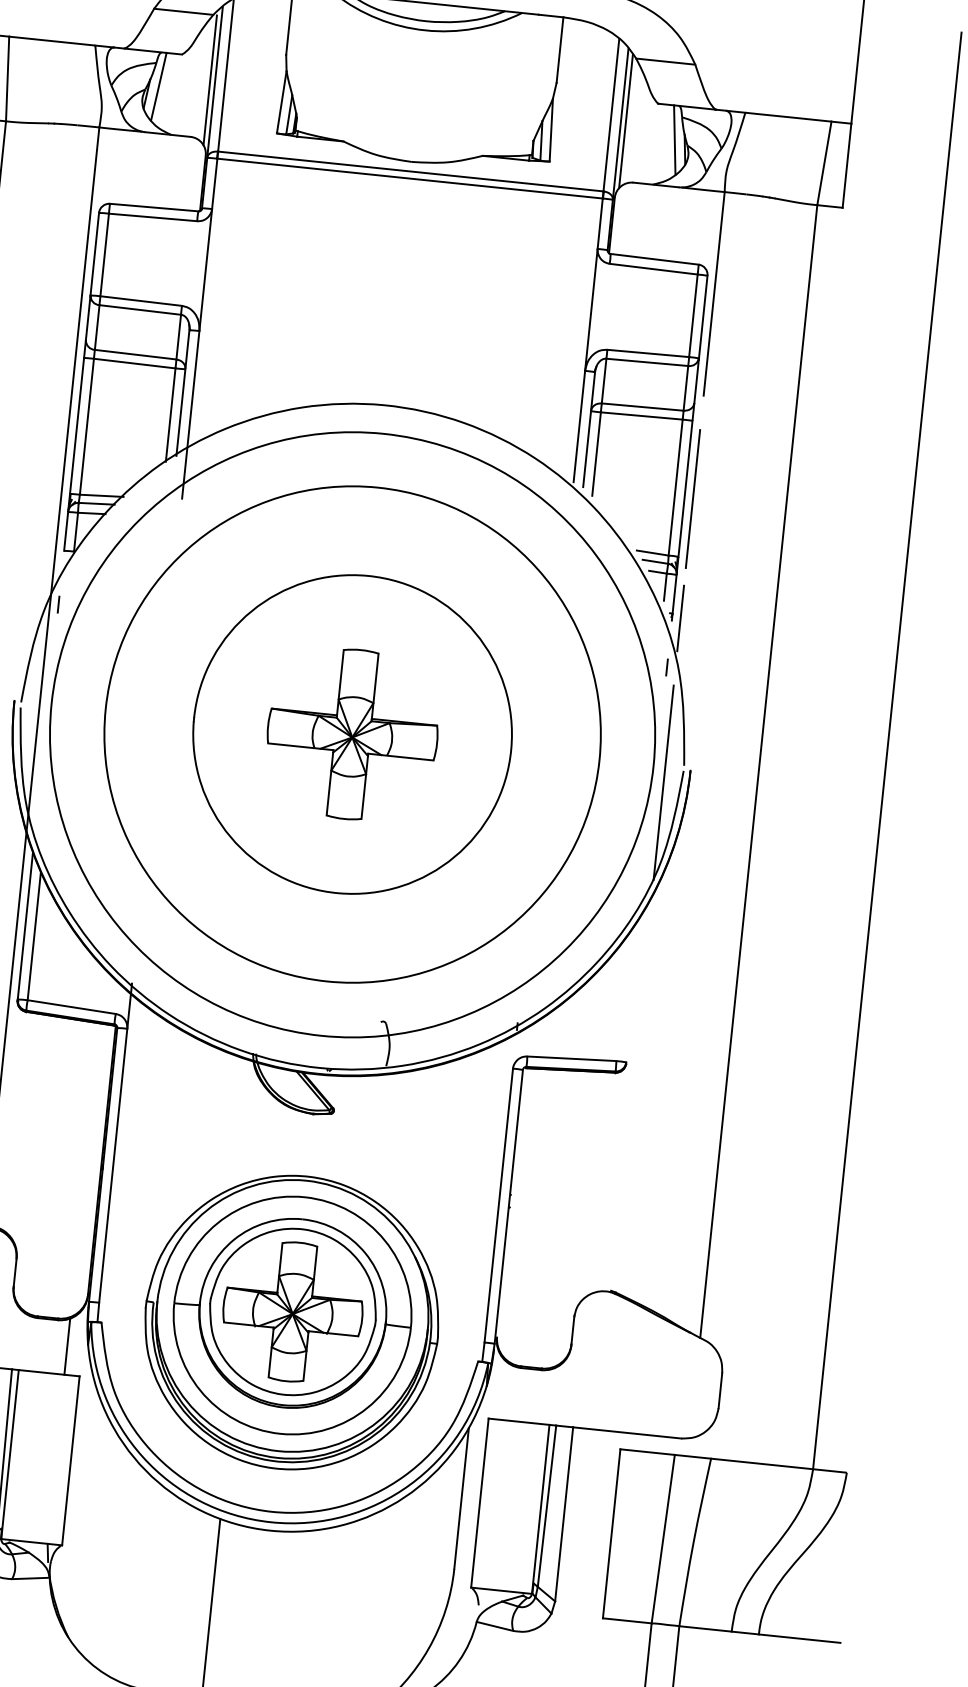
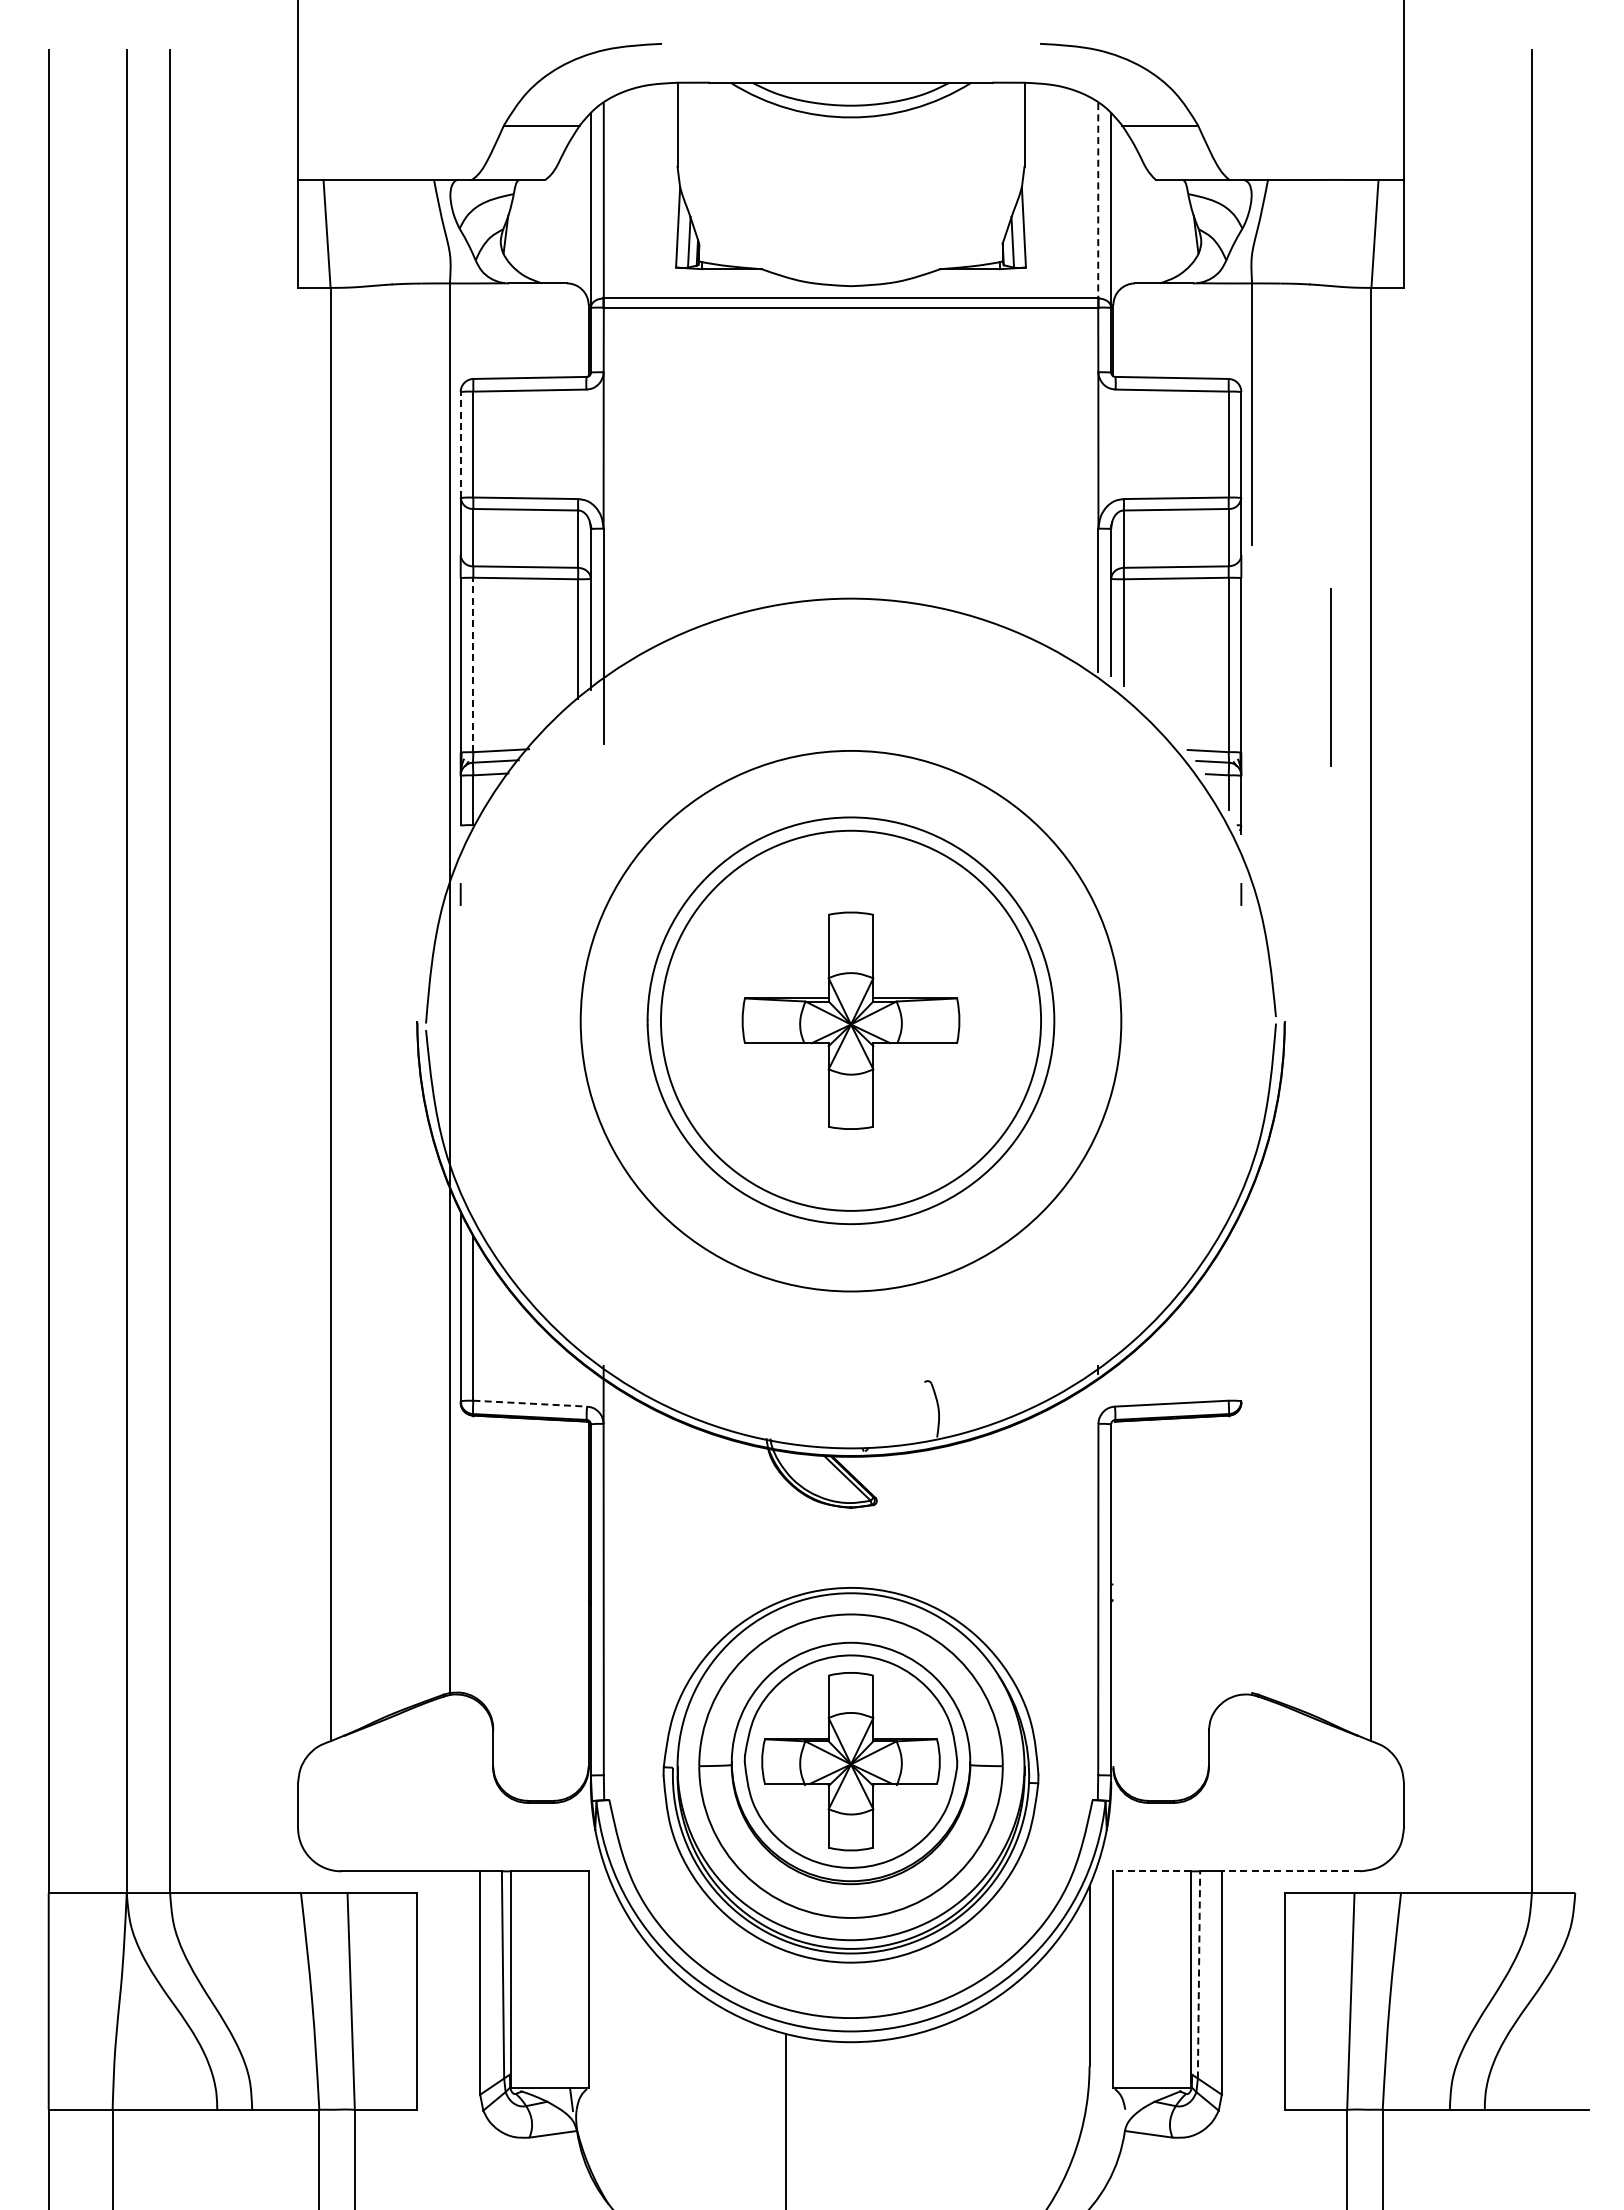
line: (210, 79) -> (584, 208), removed
line: (158, 86) -> (519, 223), removed
line: (611, 115) -> (1098, 200), solid -> dashed
line: (625, 121) -> (1117, 206), removed
line: (674, 139) -> (1181, 223), removed
line: (94, 253) -> (460, 444), solid -> dashed
line: (87, 426) -> (473, 664), solid -> dashed
line: (692, 499) -> (1330, 677), moved
line: (680, 618) -> (1252, 830), removed
circle: (352, 734) -> (850, 1020), size x0.6
circle: (352, 735) -> (850, 1021), size x0.7
line: (663, 782) -> (1252, 1041), removed
line: (71, 1007) -> (530, 1403), solid -> dashed
line: (67, 1346) -> (569, 1835), removed
line: (518, 1421) -> (1151, 1871), solid -> dashed
line: (626, 1433) -> (1290, 1871), solid -> dashed
line: (547, 1505) -> (1199, 1974), solid -> dashed

